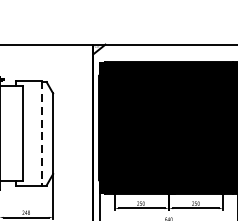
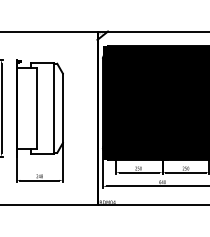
line: (42, 133) -> (53, 108), dashed -> solid

